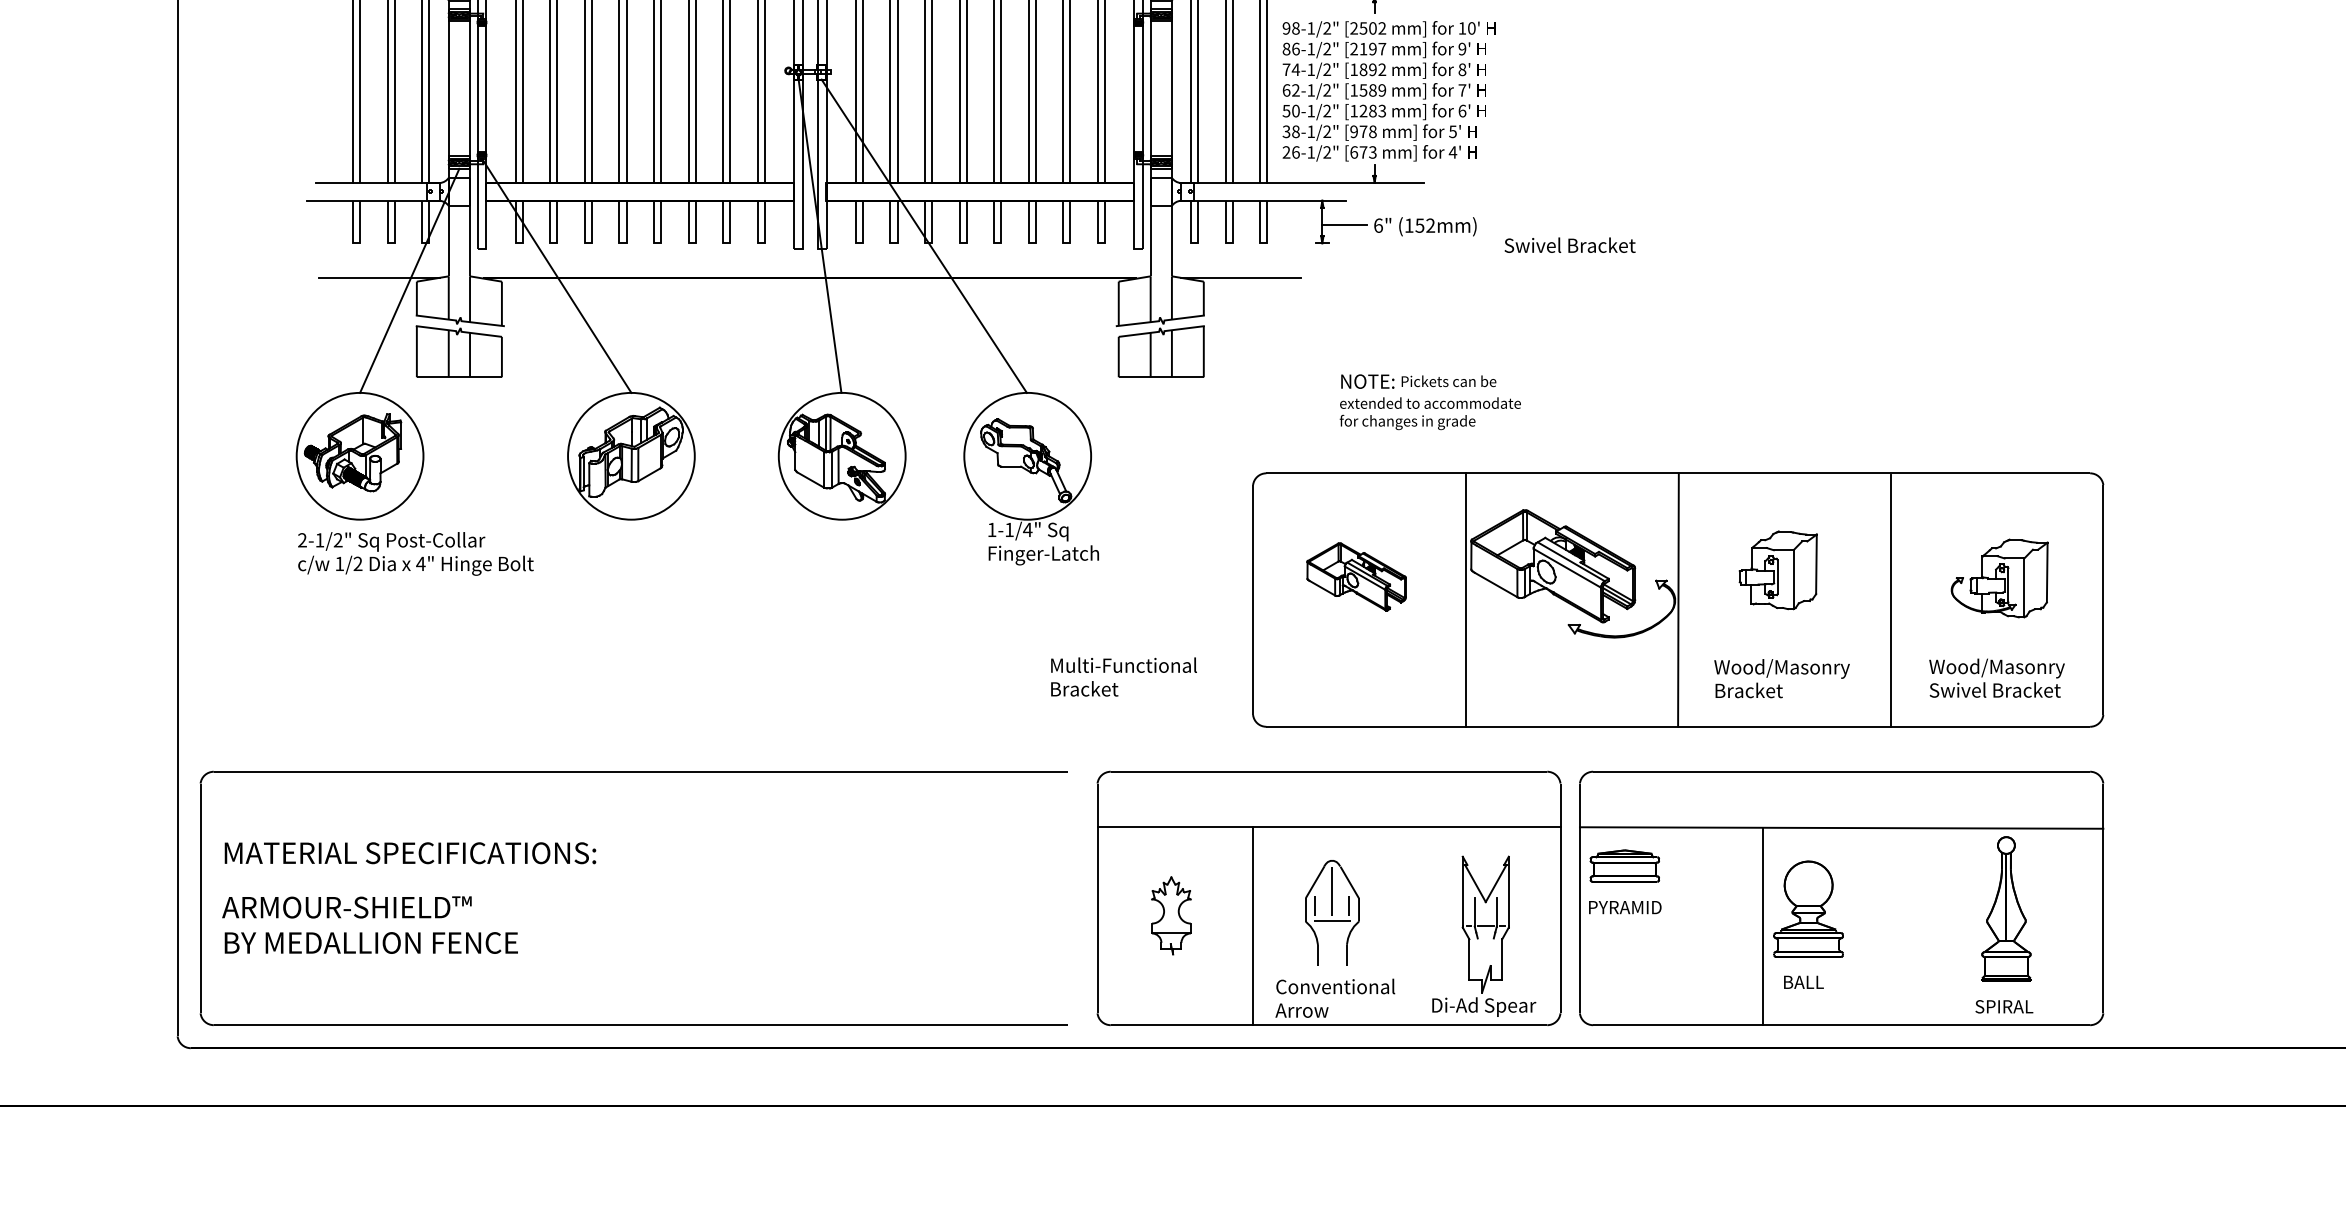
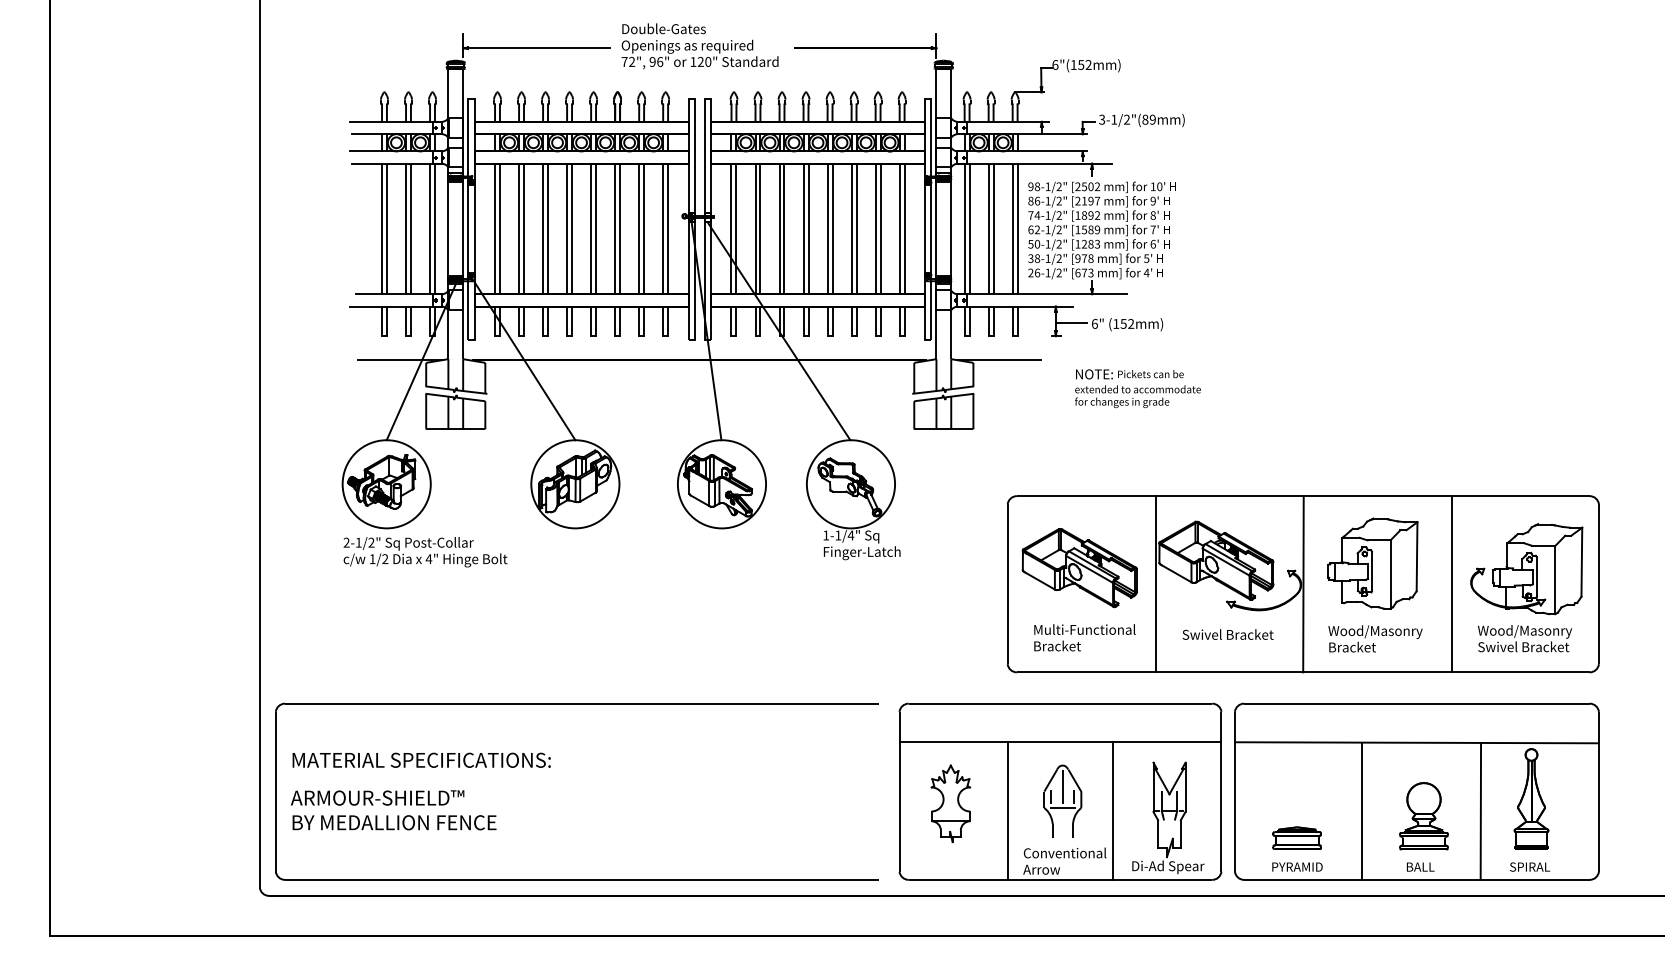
text: (1569, 245) -> (1227, 634), moved
text: (1429, 401) -> (1137, 388), moved
part: (1777, 570) -> (1372, 563), size x1.67
part: (1356, 577) -> (1079, 568), size x1.67
part: (1999, 578) -> (1526, 569), size x1.67
text: (1123, 676) -> (1084, 637), moved
part: (1625, 880) -> (1297, 848), moved
part: (1170, 915) -> (950, 803), size x1.43
part: (1807, 923) -> (1423, 826), moved
line: (1405, 925) -> (1113, 810), added
line: (1933, 925) -> (1480, 810), added

